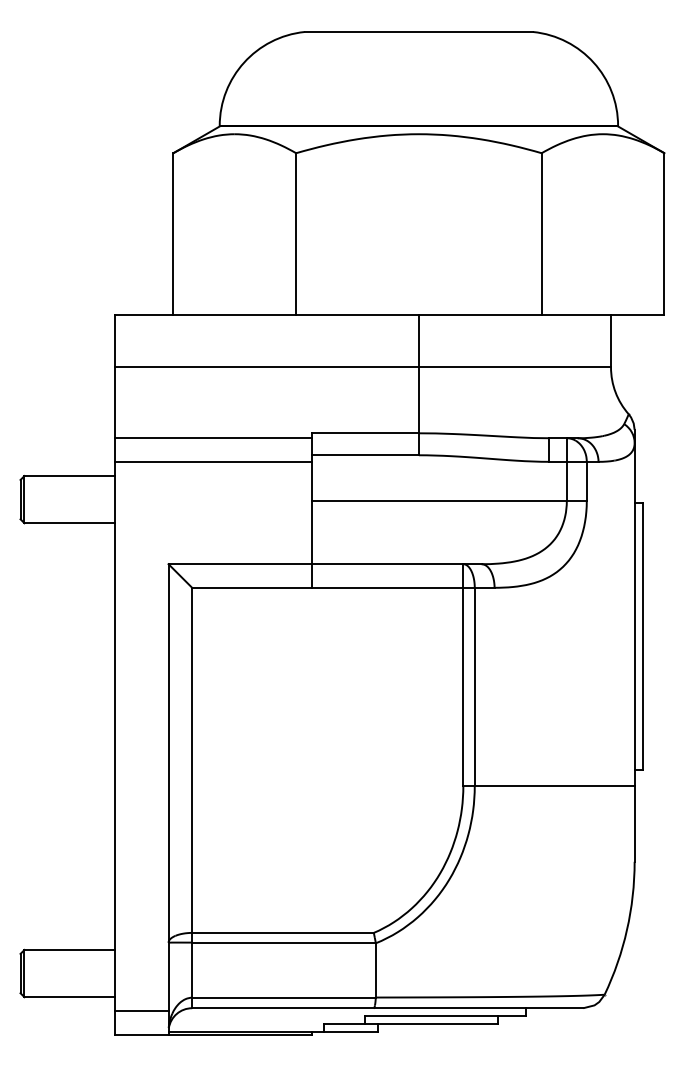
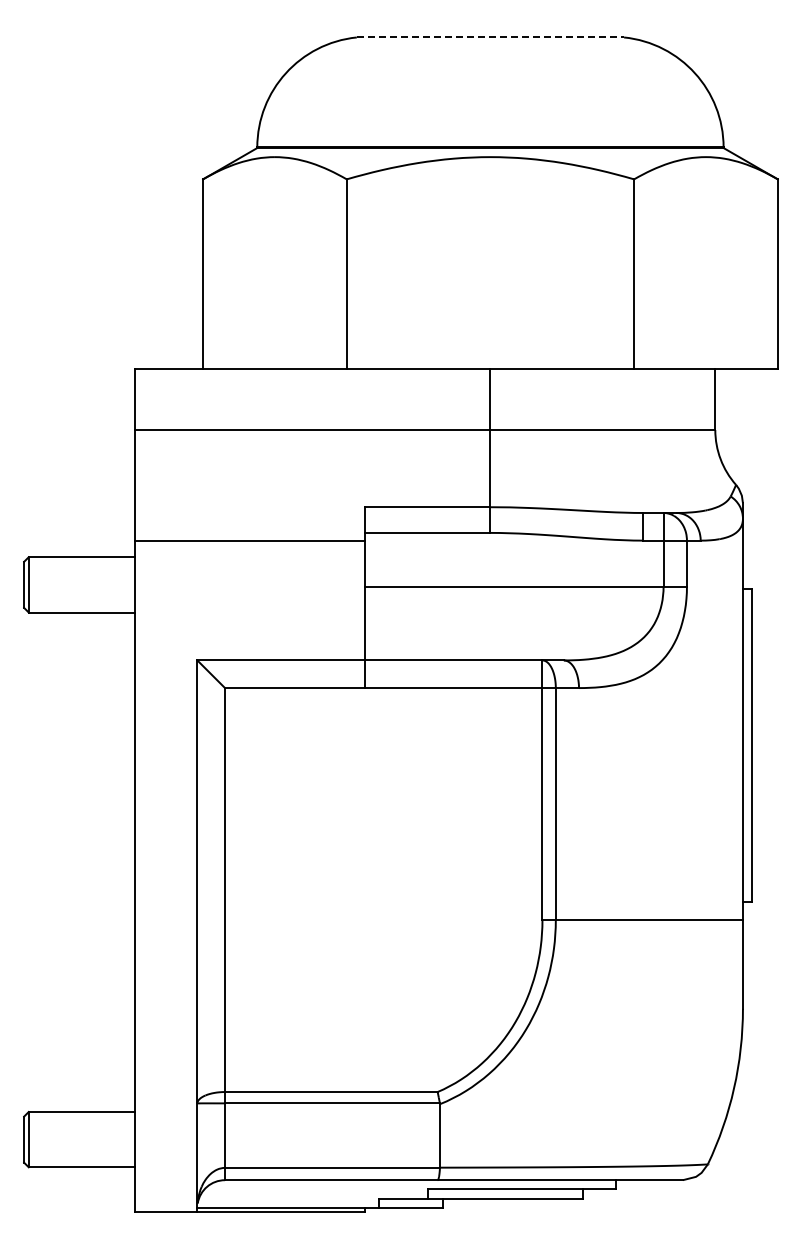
line: (418, 32) -> (490, 37), solid -> dashed
line: (213, 437) -> (249, 512), removed
line: (141, 1011) -> (165, 1183), removed

